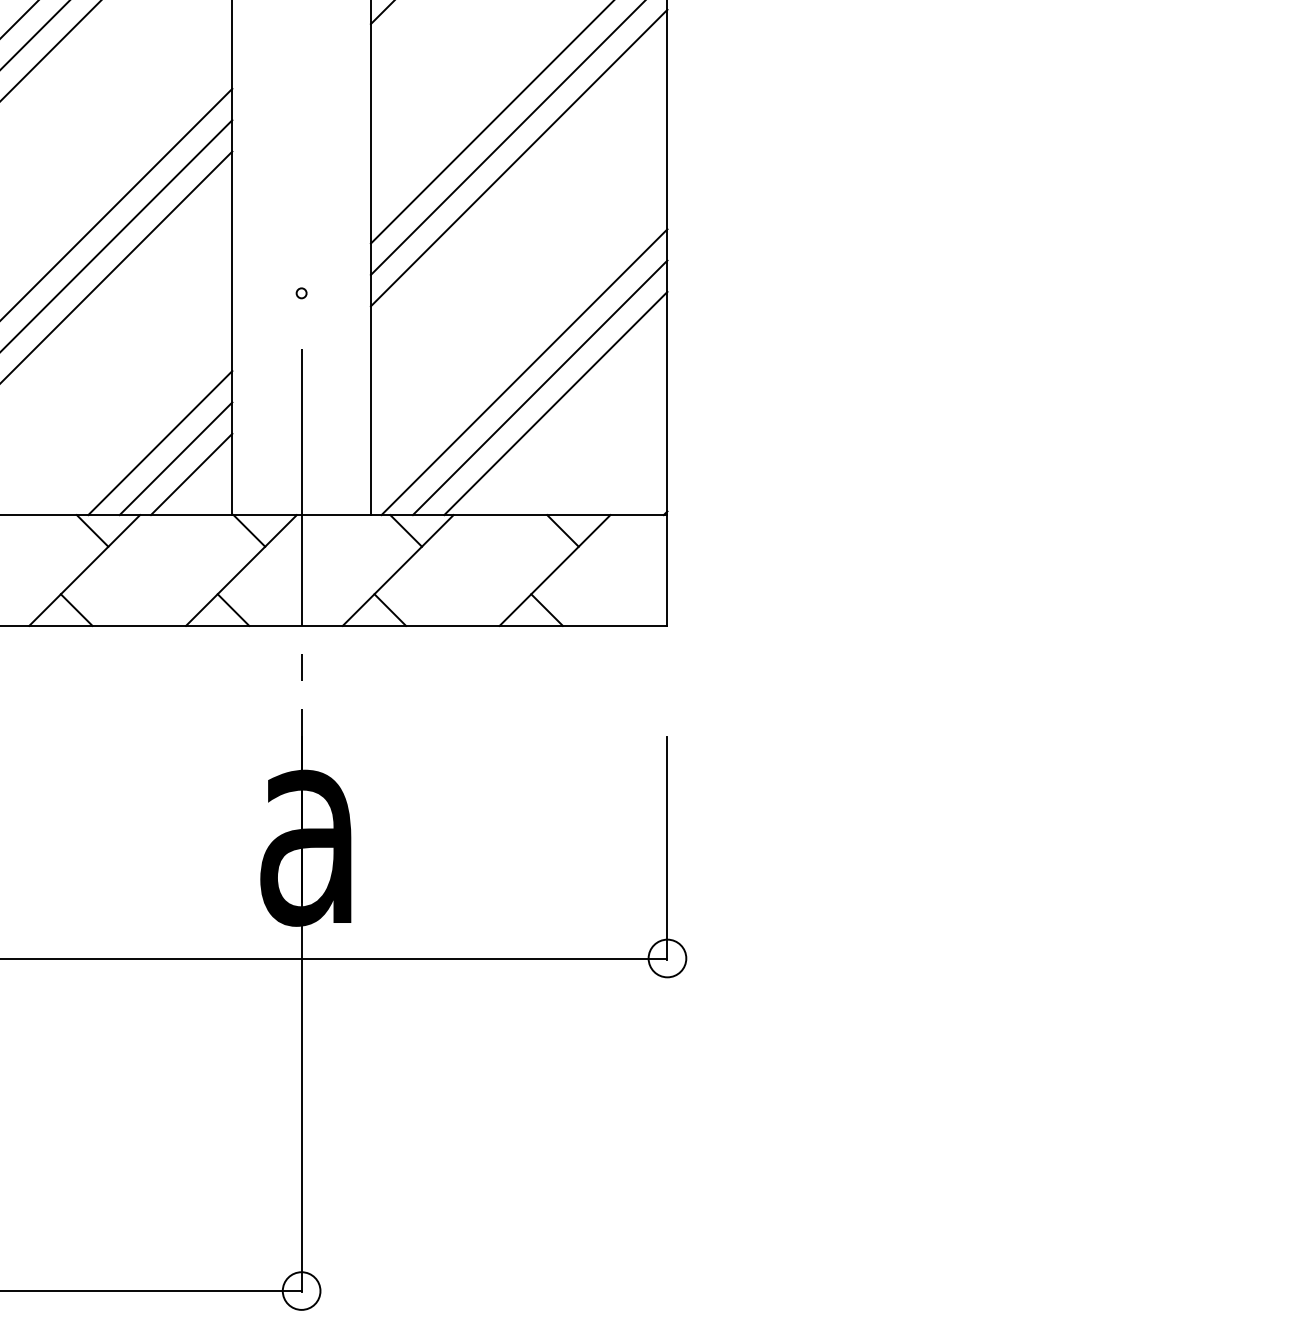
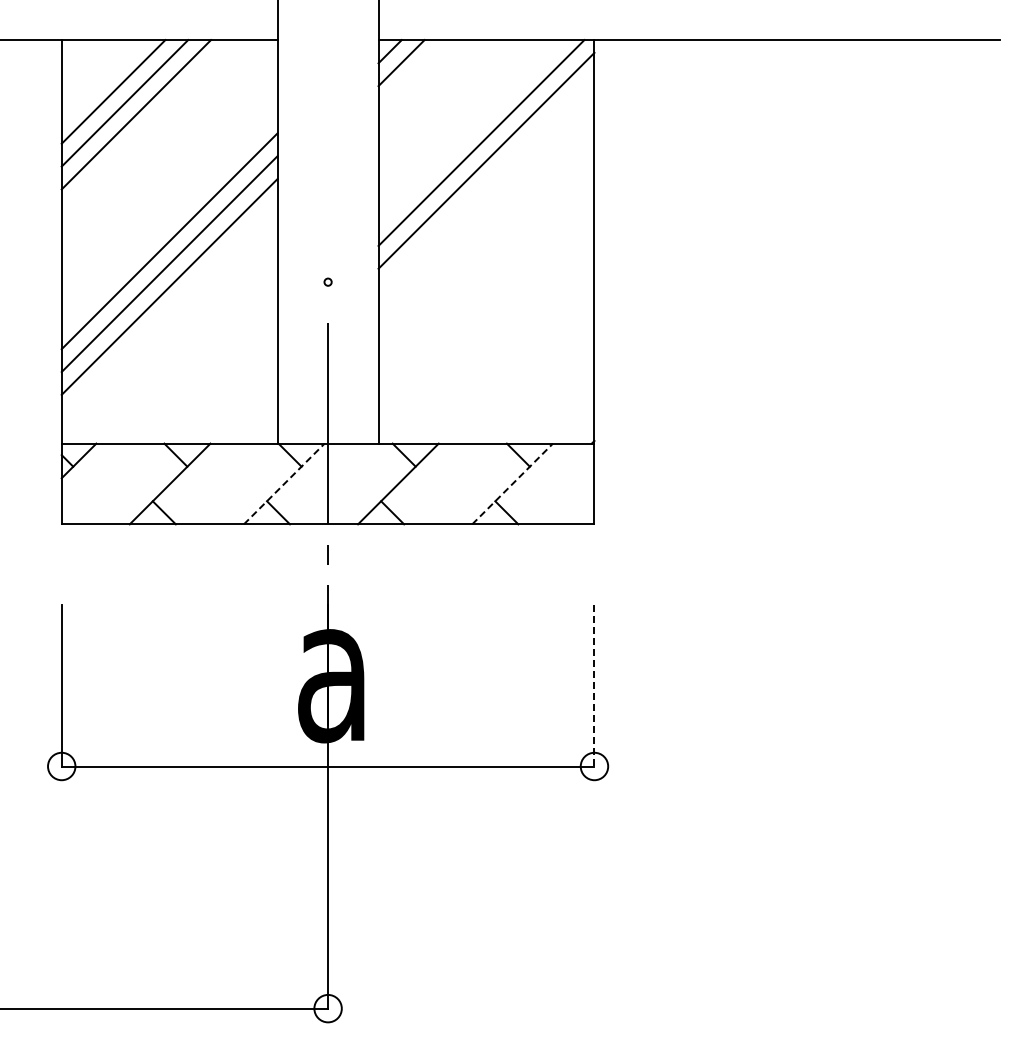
line: (519, 157) -> (486, 183), removed
line: (524, 372) -> (490, 339), removed
line: (539, 387) -> (501, 350), removed
line: (554, 403) -> (512, 362), removed
line: (159, 442) -> (224, 390), removed
line: (175, 458) -> (236, 402), removed
line: (190, 473) -> (247, 413), removed
line: (241, 569) -> (284, 483), solid -> dashed
line: (554, 569) -> (512, 483), solid -> dashed
line: (667, 848) -> (594, 686), solid -> dashed

